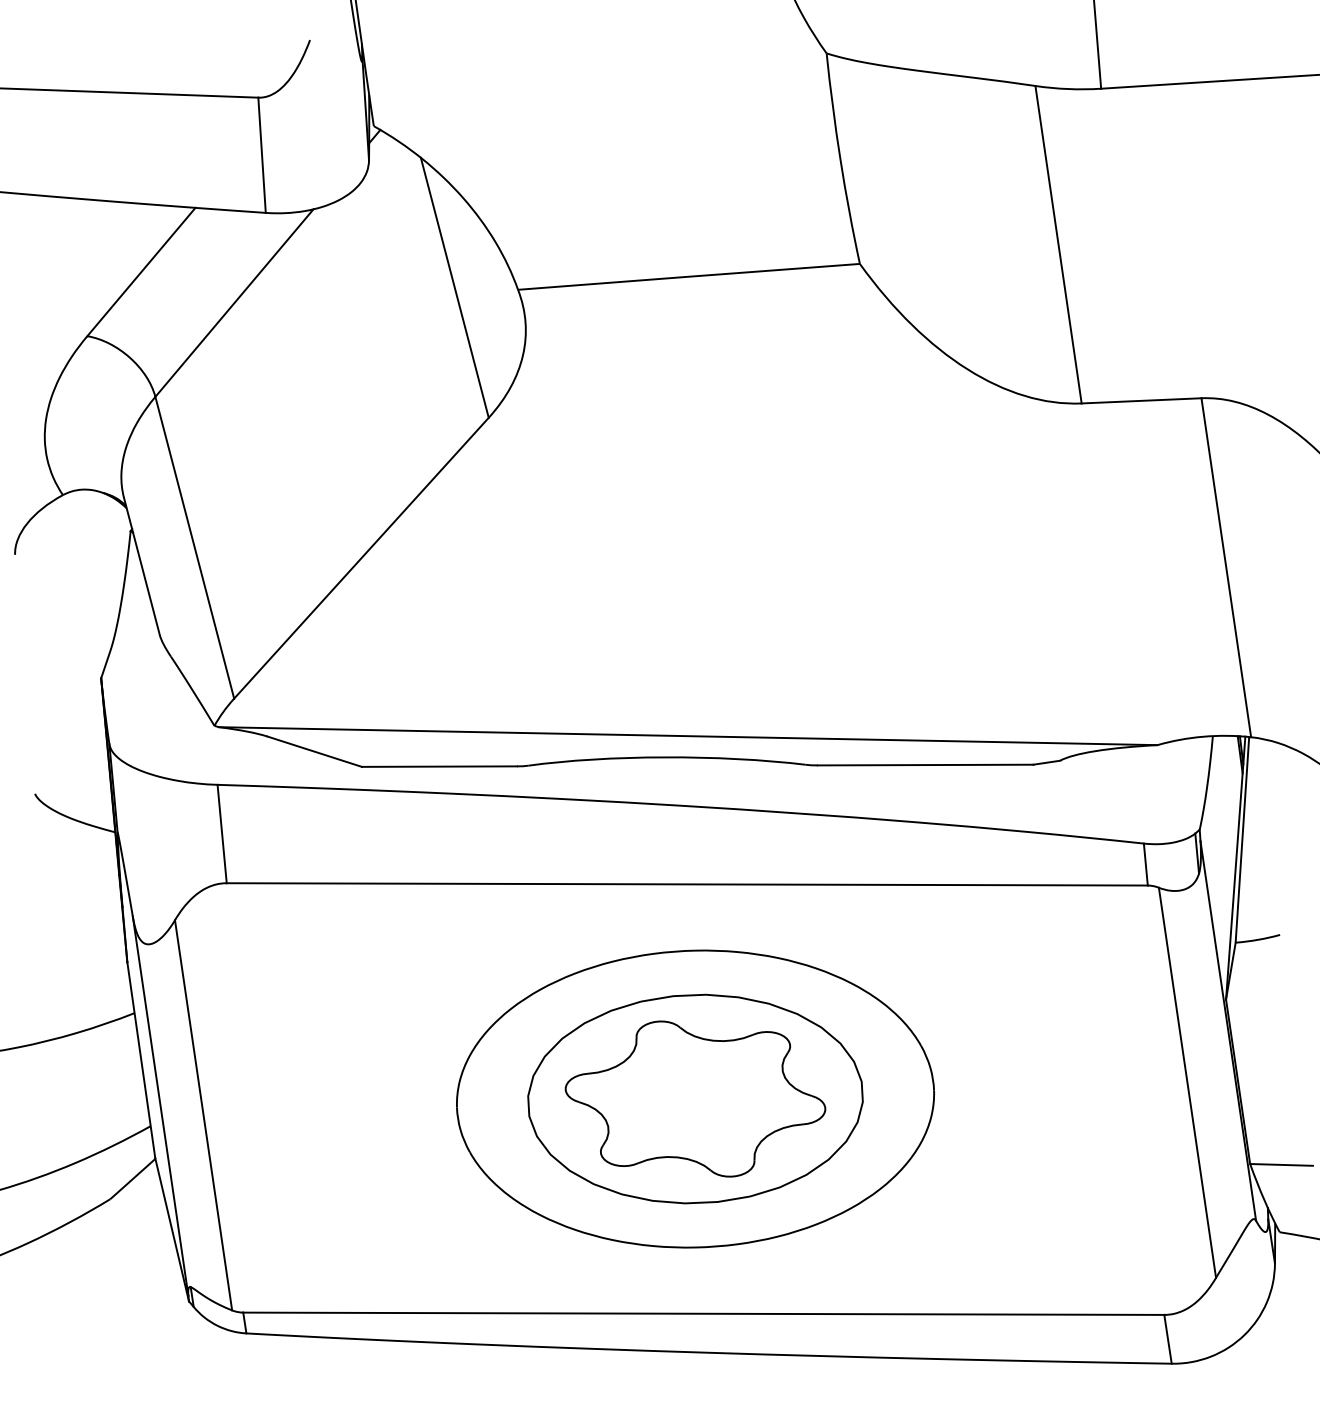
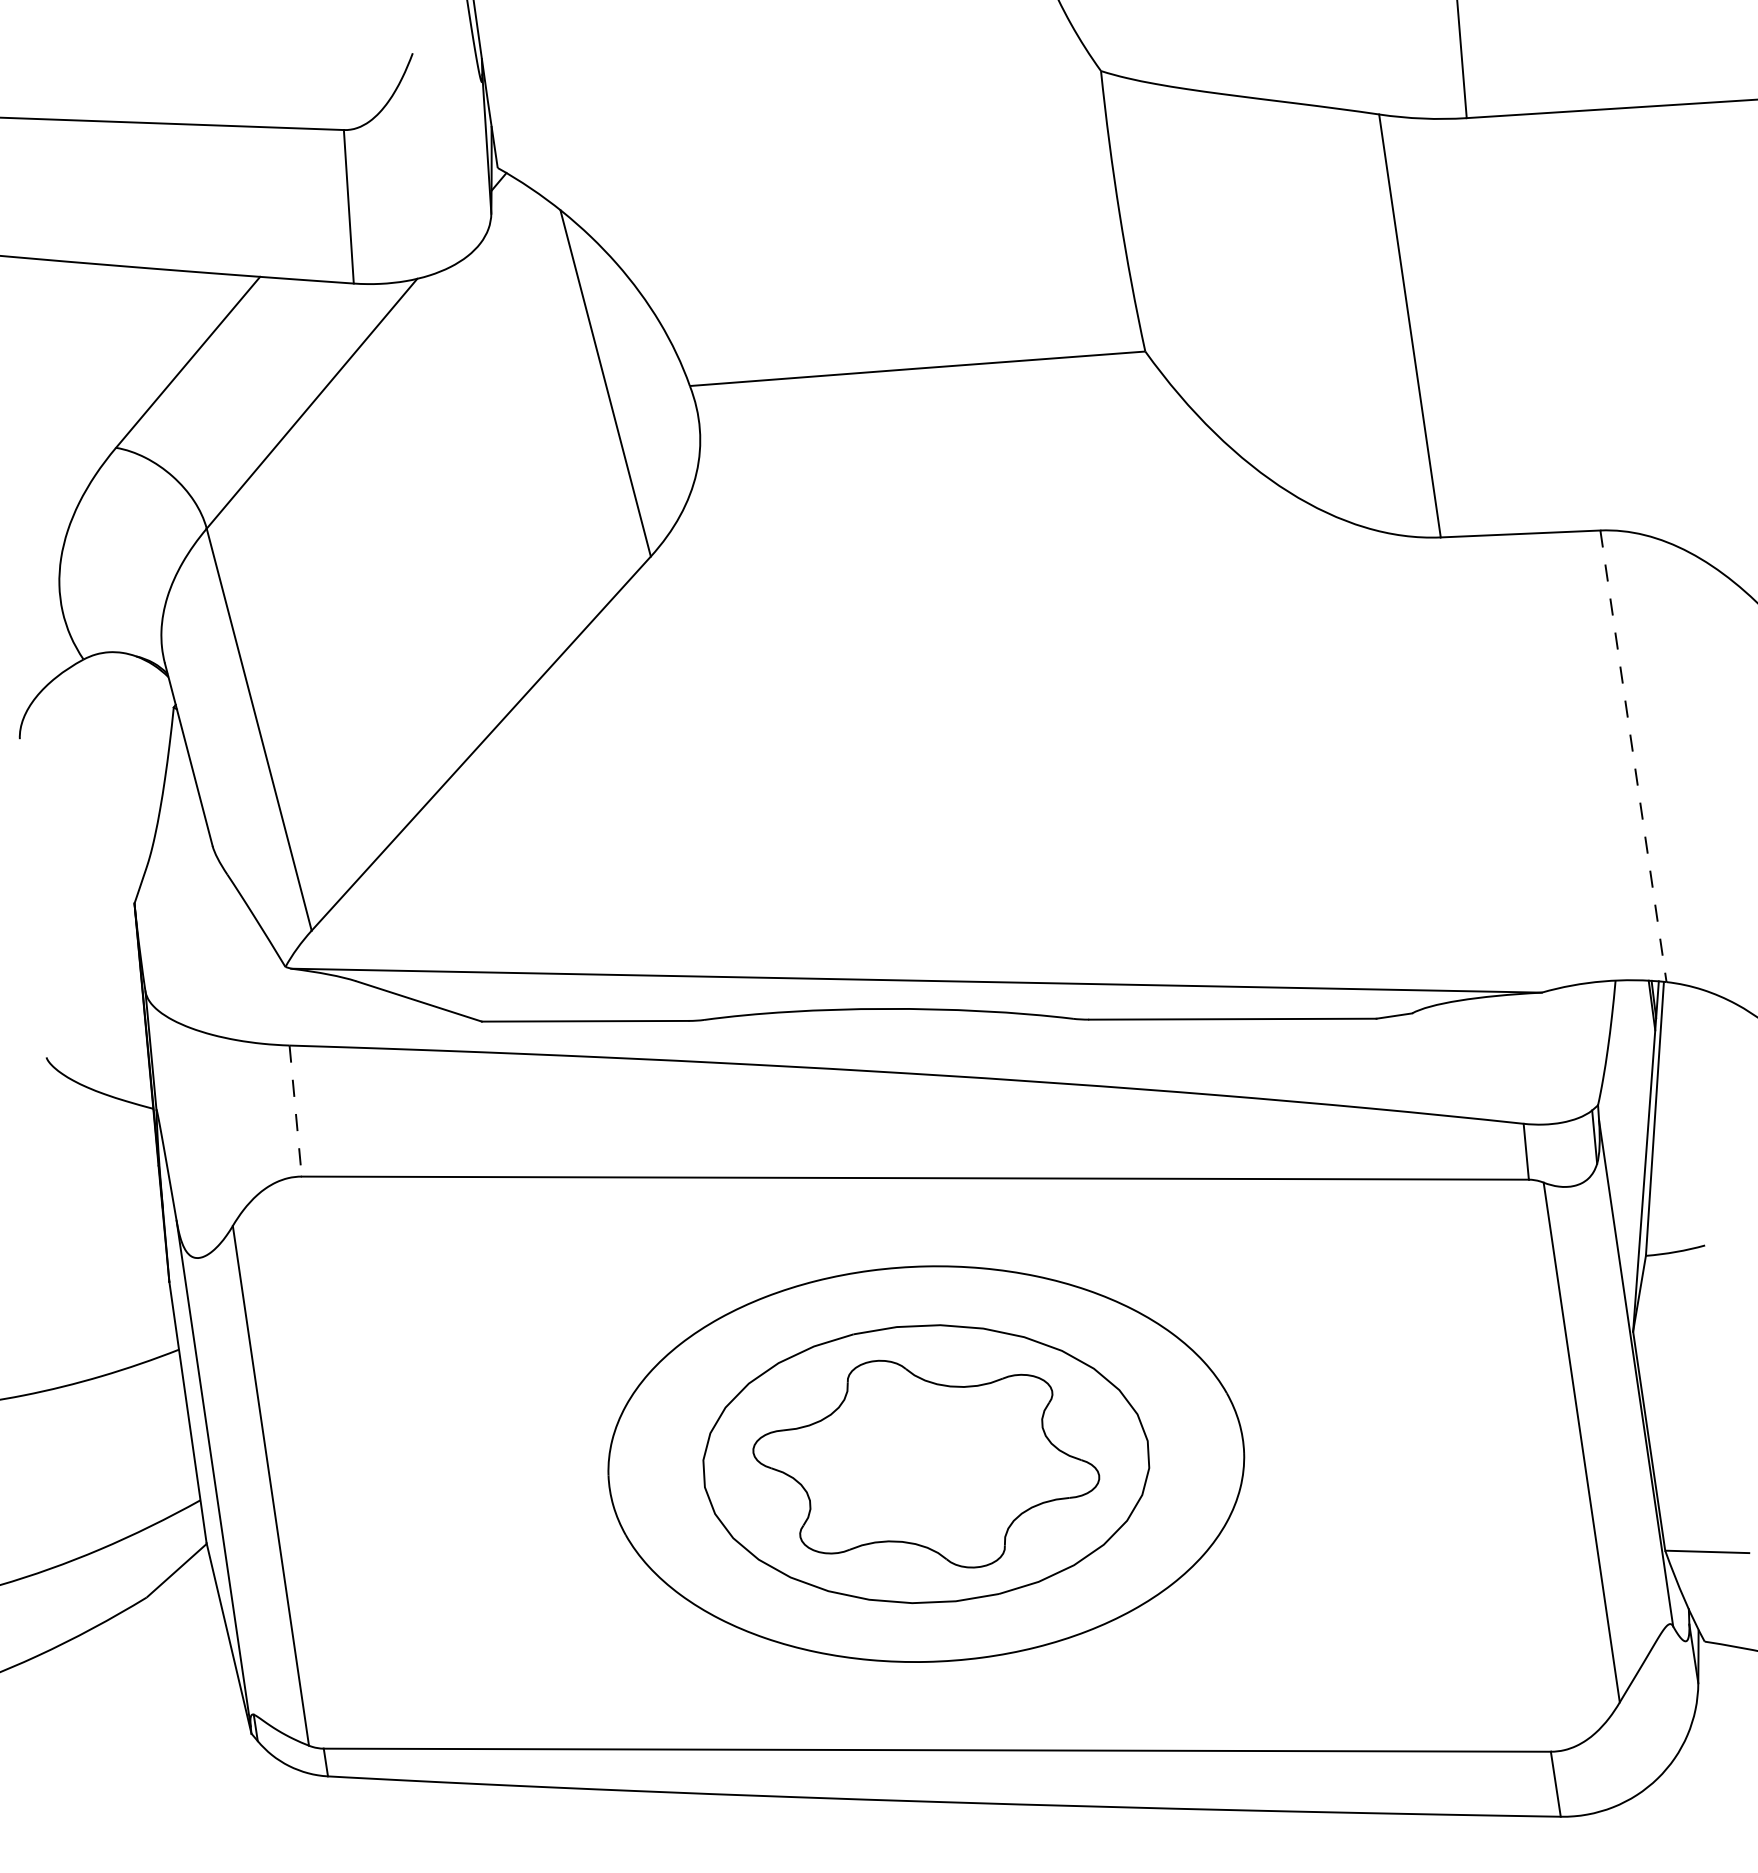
line: (1226, 567) -> (1633, 756), solid -> dashed
line: (222, 834) -> (295, 1111), solid -> dashed

